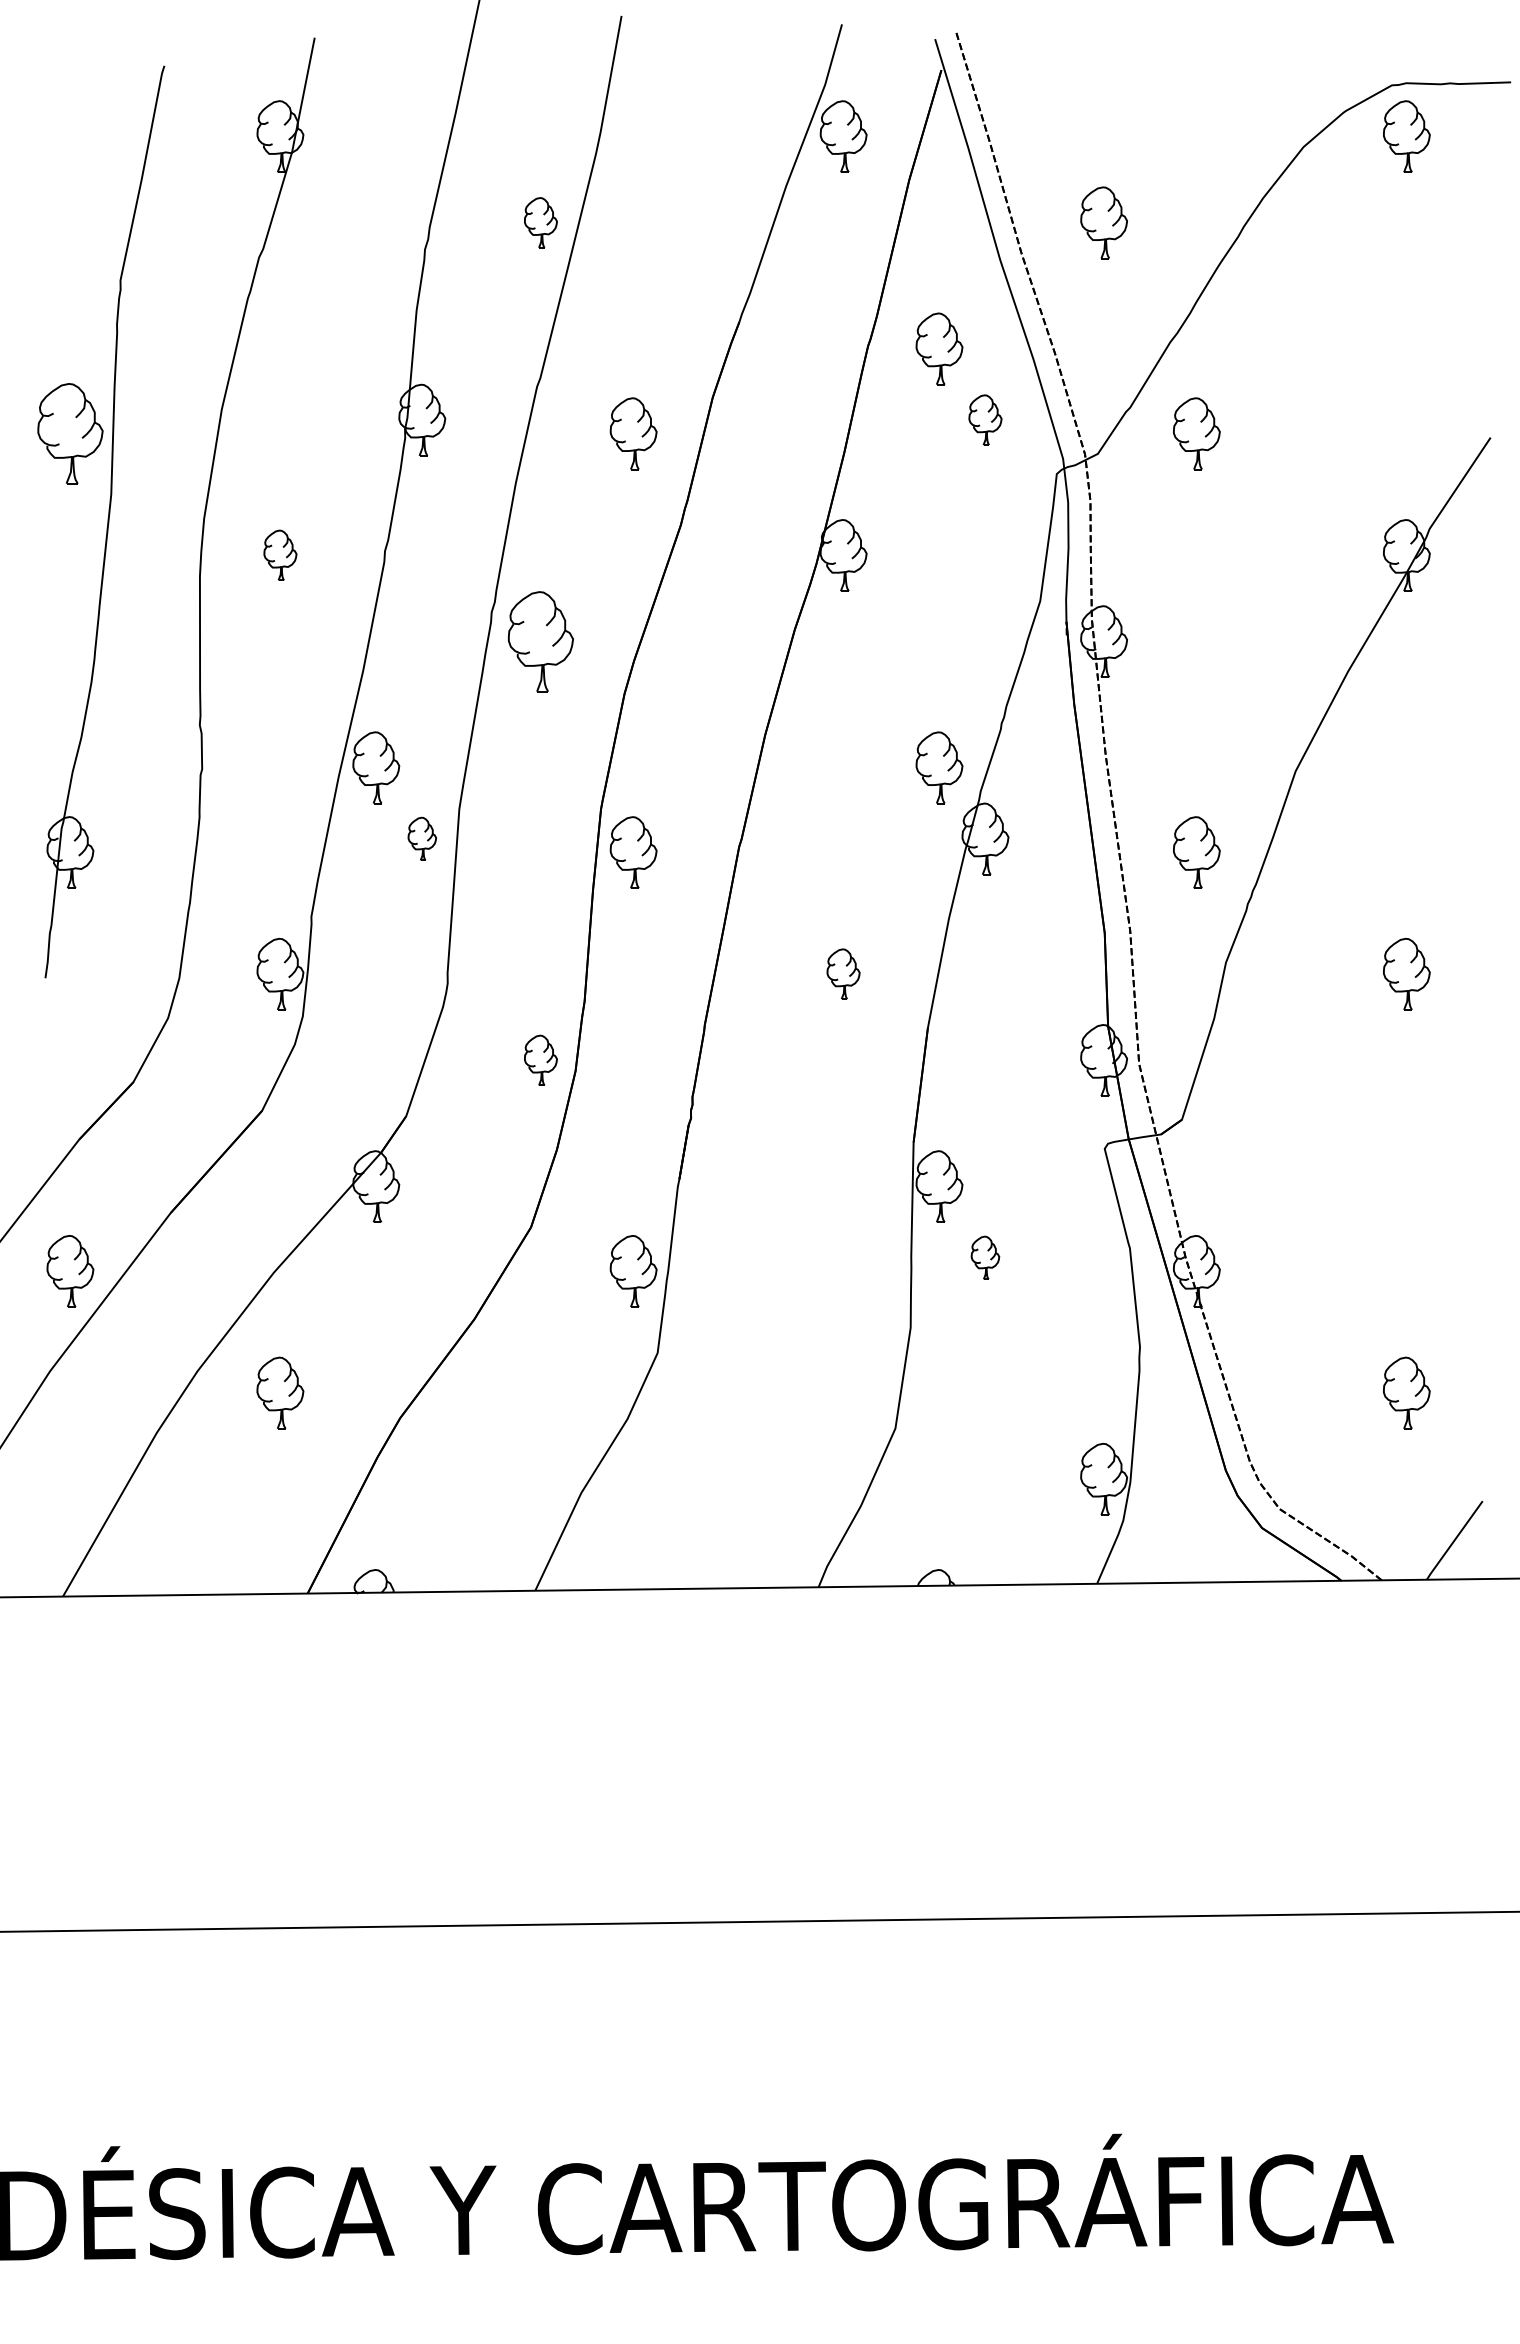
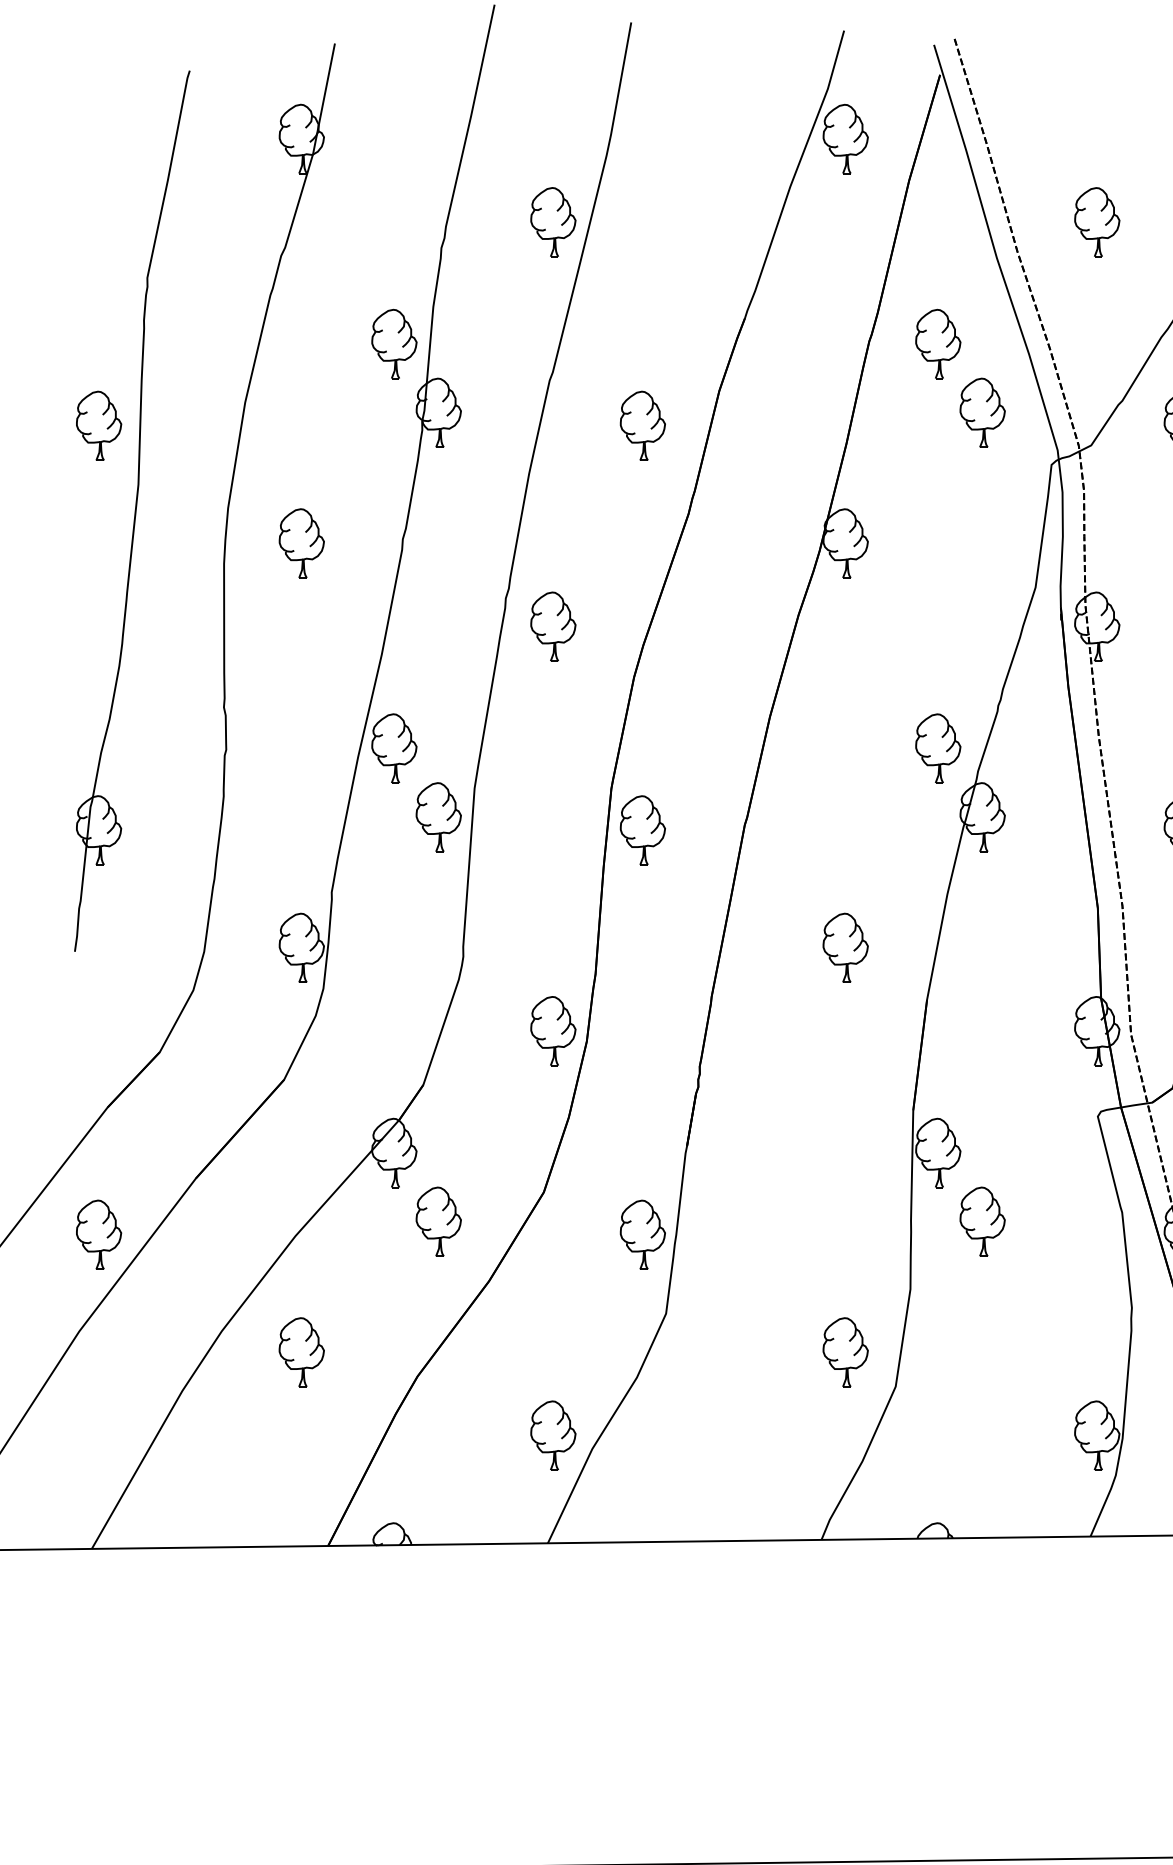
part: (540, 222) -> (552, 221), size x1.43
part: (376, 348) -> (394, 343), added
part: (985, 419) -> (982, 412), size x1.43
part: (70, 433) -> (99, 425), size x0.71
part: (280, 555) -> (301, 543), size x1.43
part: (540, 641) -> (552, 626), size x0.71
part: (422, 838) -> (439, 816), size x1.67
part: (843, 973) -> (845, 947), size x1.43
part: (540, 1060) -> (552, 1031), size x1.43
part: (422, 1257) -> (439, 1221), added
part: (985, 1257) -> (982, 1221), size x1.67
part: (843, 1392) -> (845, 1351), added
part: (540, 1479) -> (552, 1435), added

